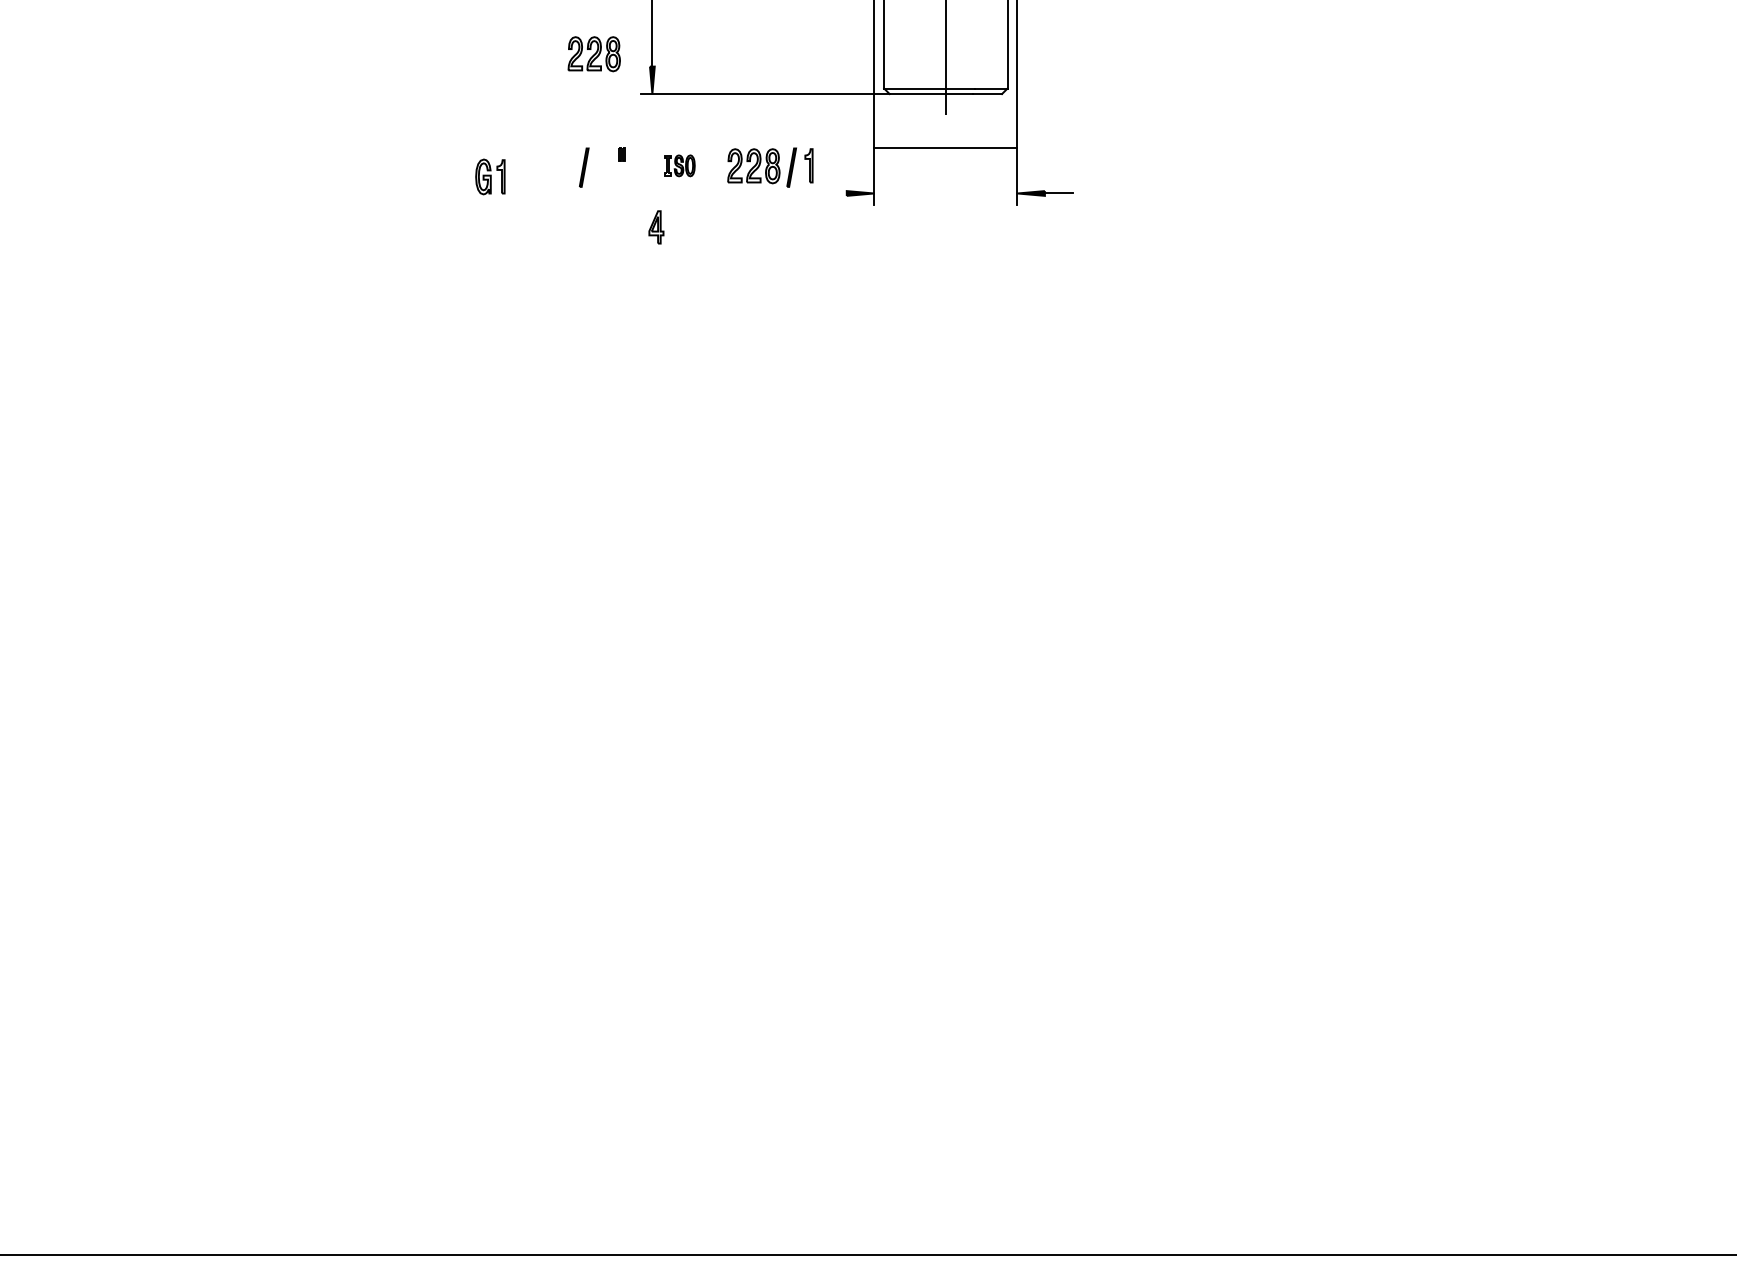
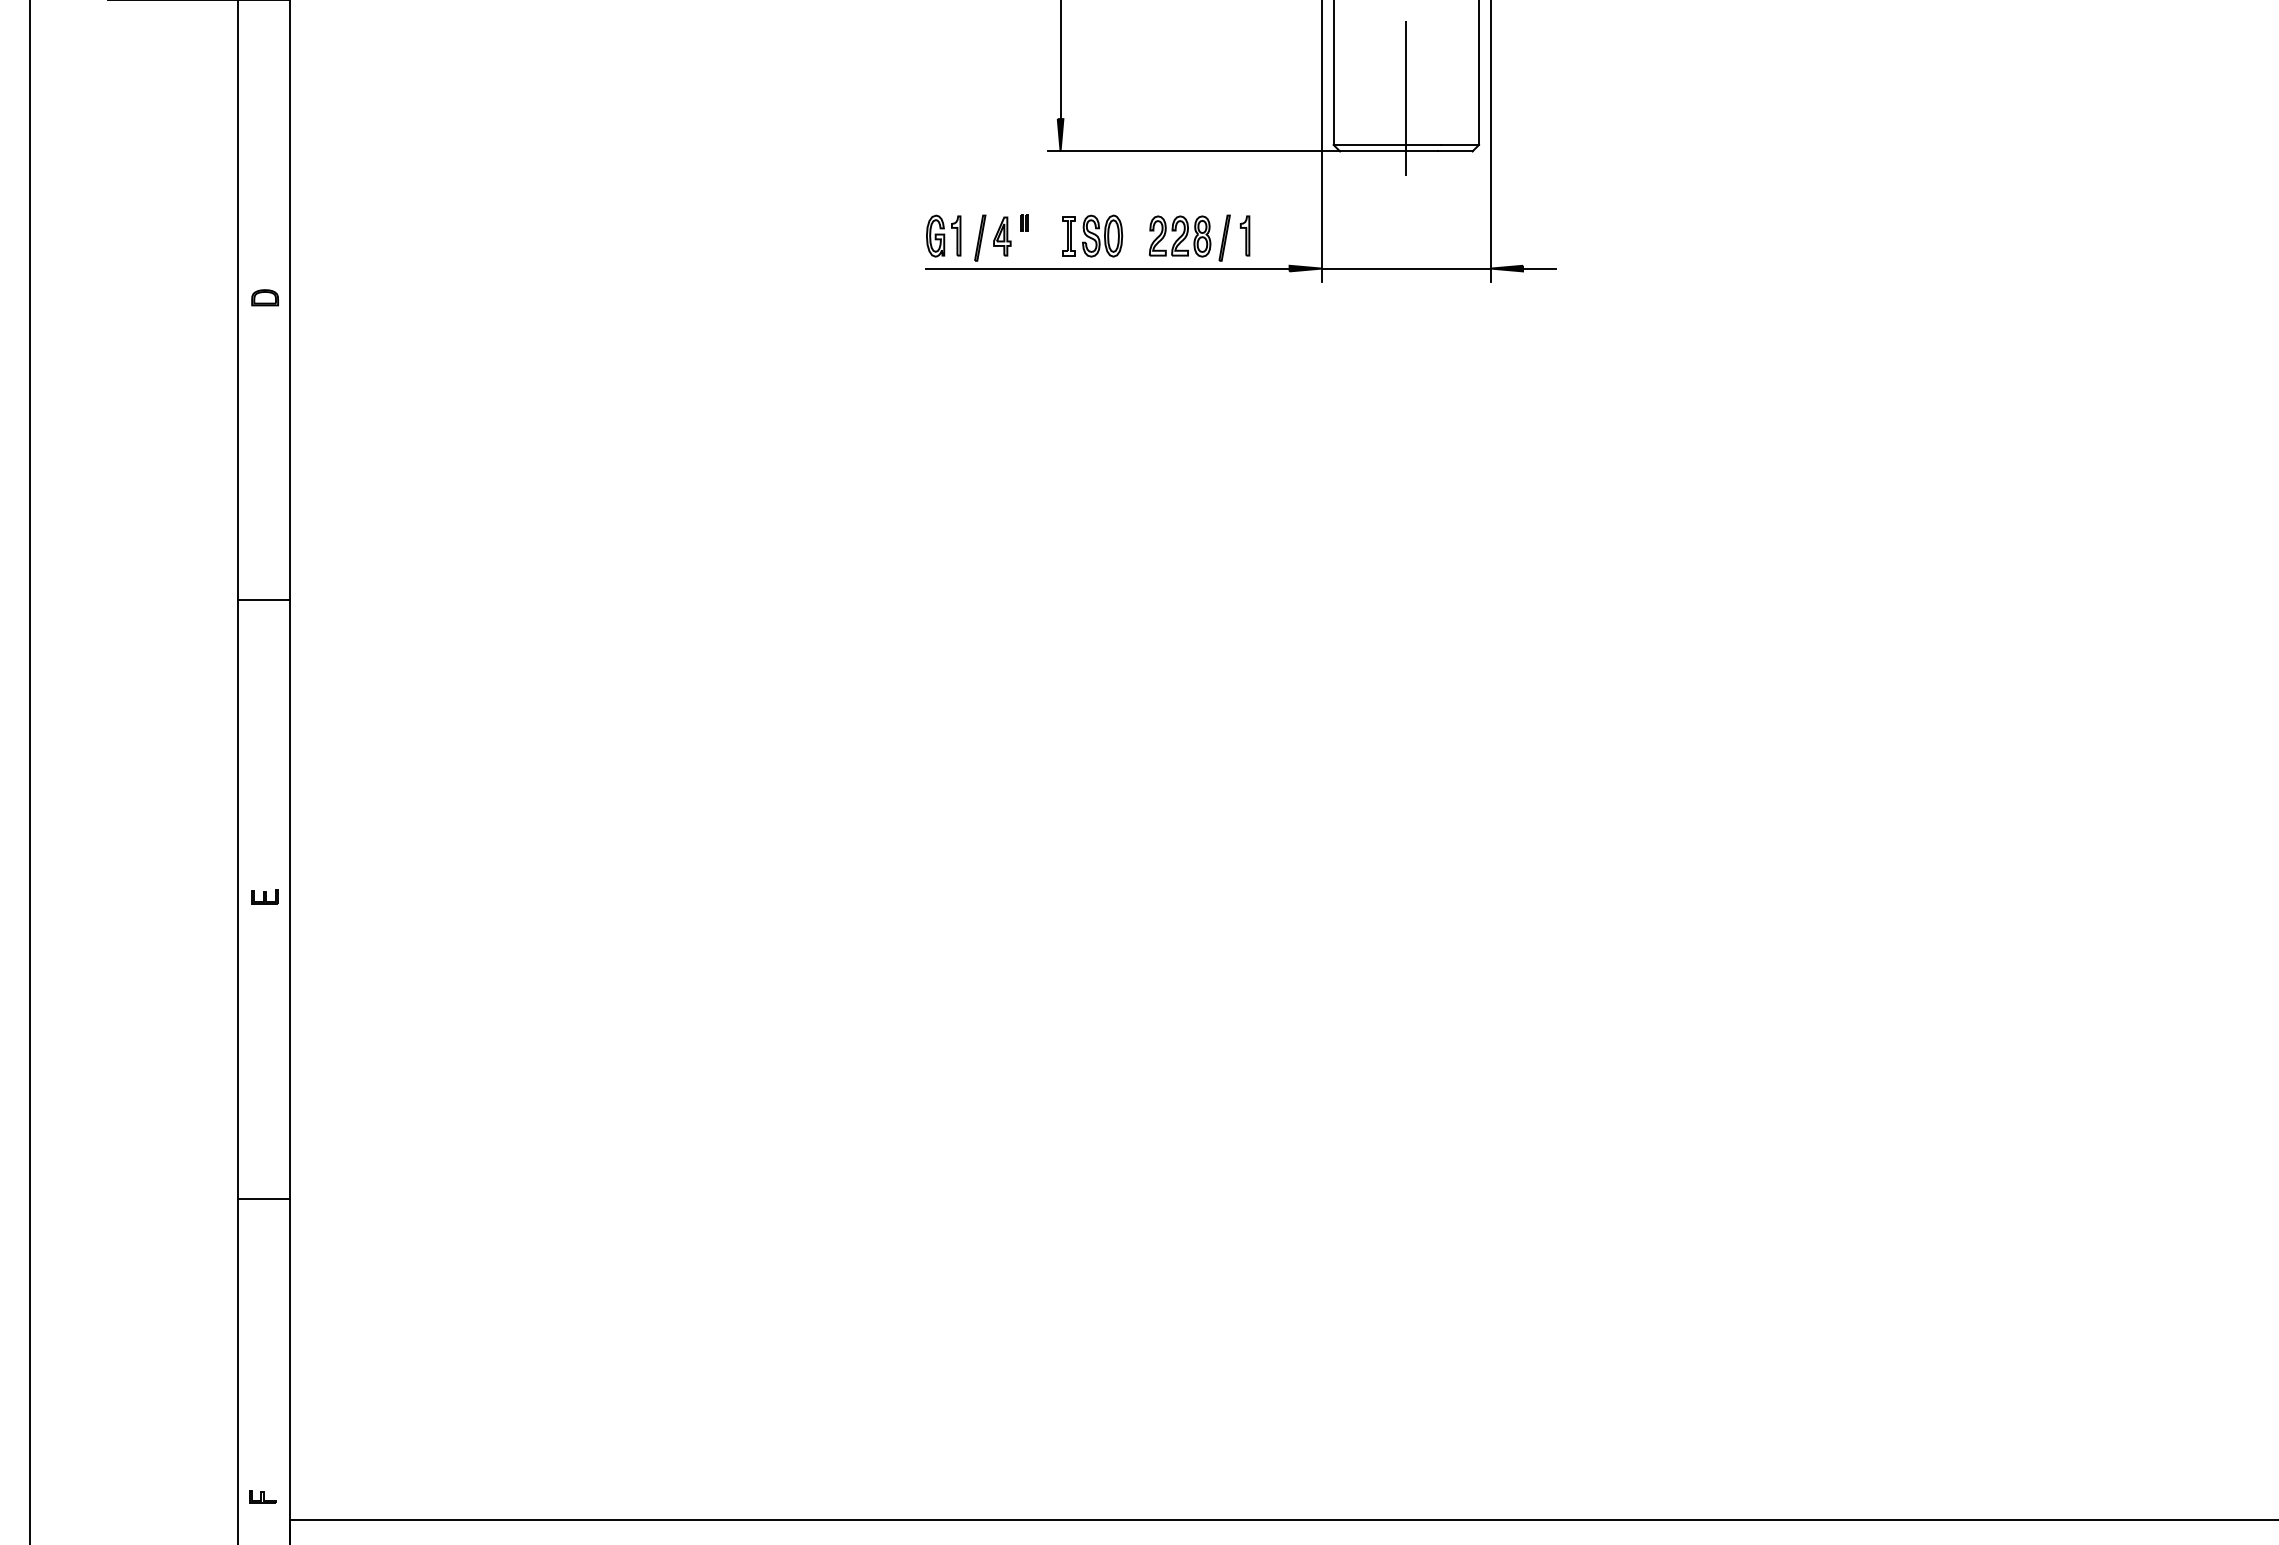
part: (594, 54) -> (992, 104), removed
line: (945, 148) -> (1405, 268), moved
part: (679, 165) -> (1092, 235), size x1.67
part: (490, 176) -> (943, 235), moved
line: (692, 193) -> (1107, 268), added
part: (656, 227) -> (1002, 236), moved

